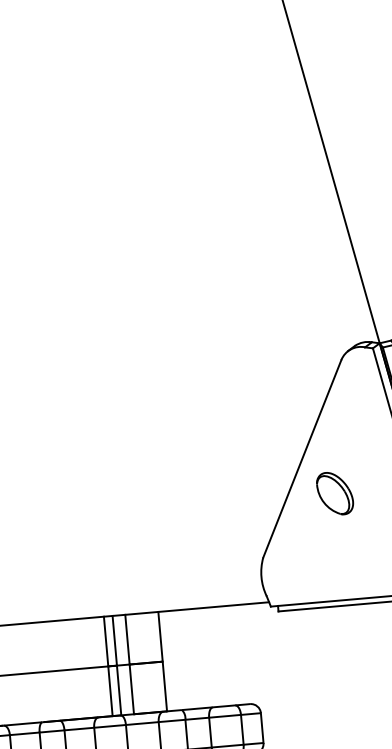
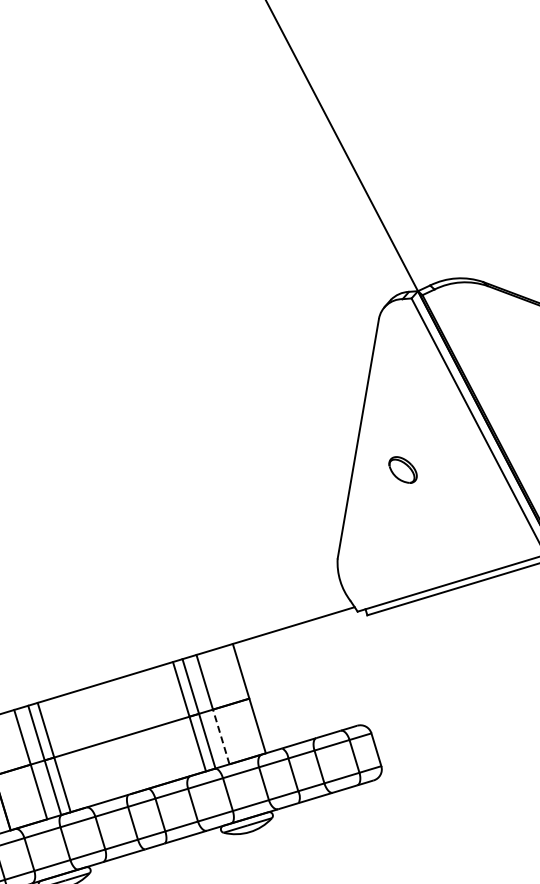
part: (334, 493) -> (402, 469), size x0.6
line: (132, 689) -> (221, 736), solid -> dashed

